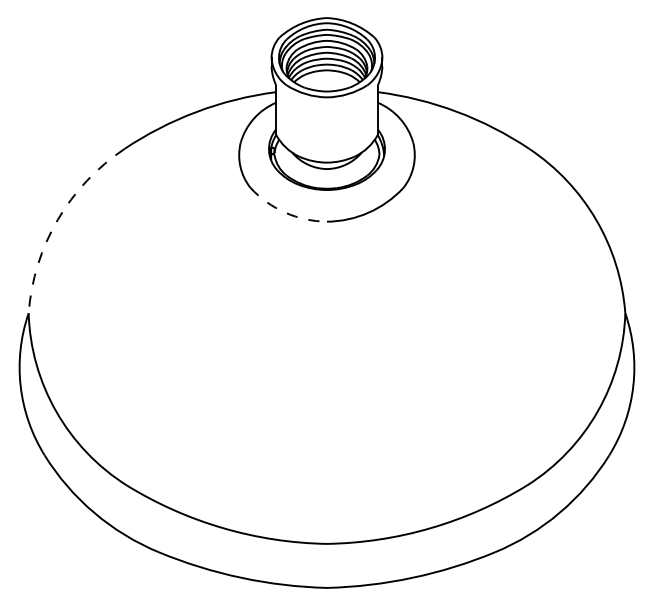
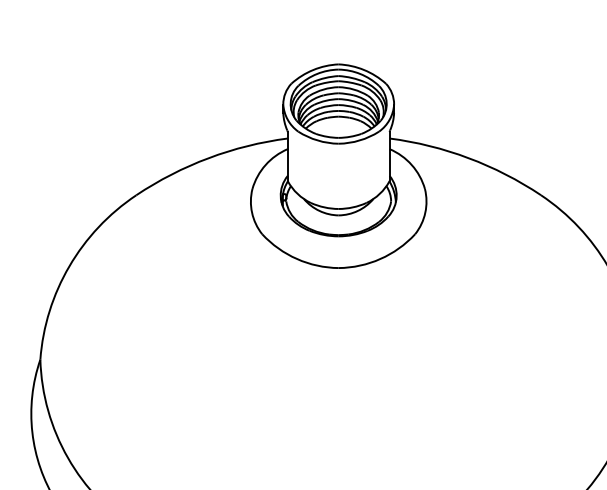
arc: (285, 212) -> (297, 258), dashed -> solid
arc: (57, 220) -> (69, 266), dashed -> solid

